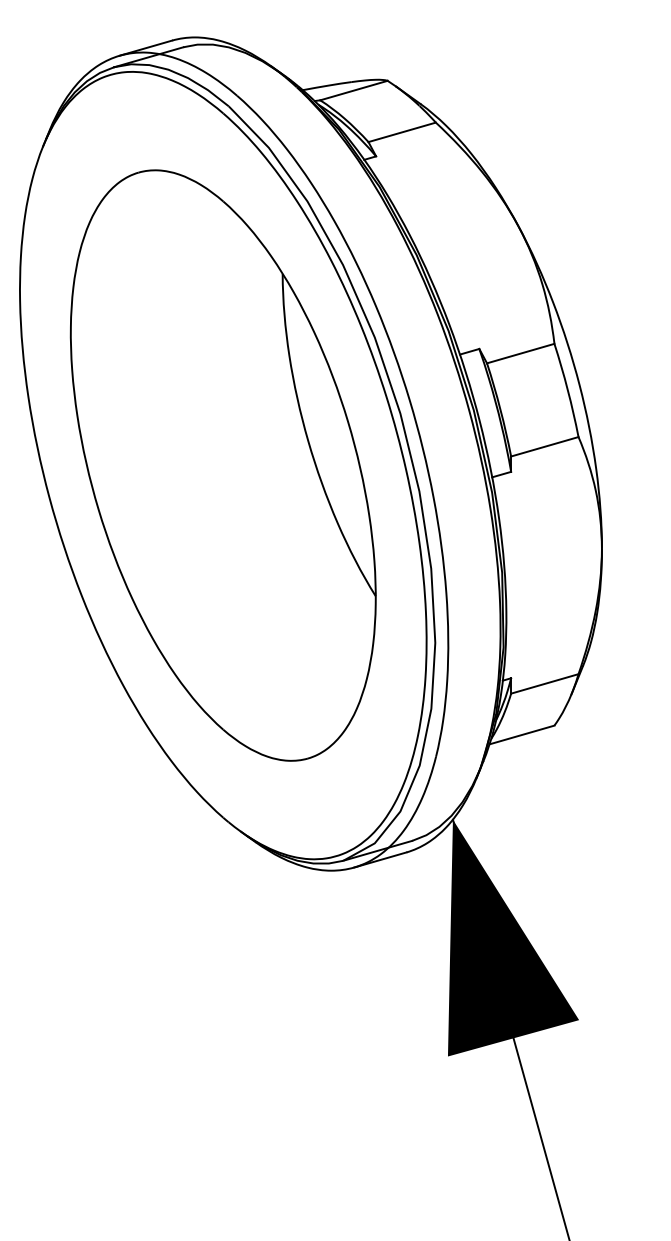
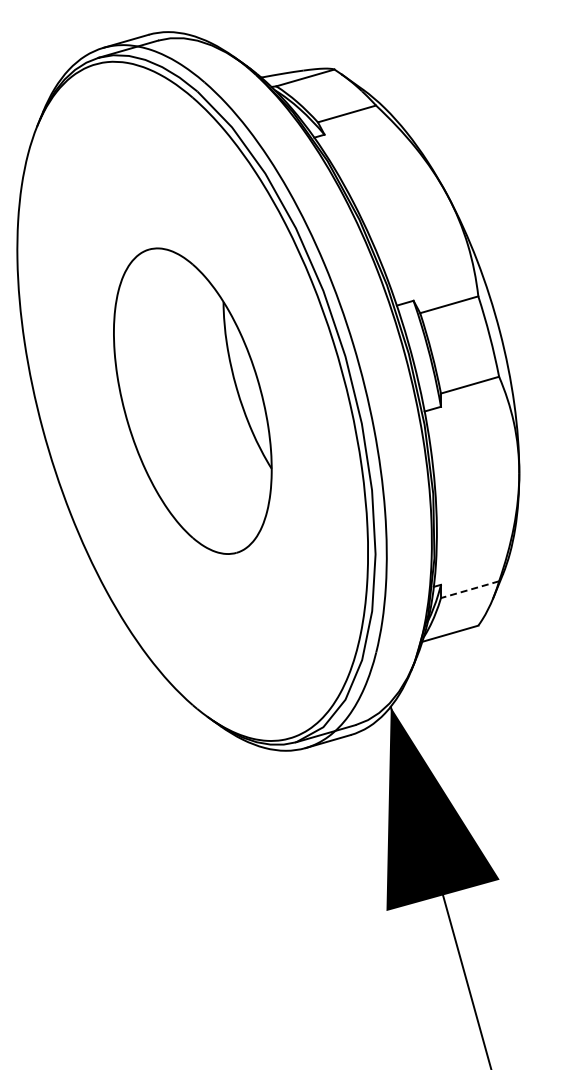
part: (223, 464) -> (192, 400), size x0.6
line: (544, 683) -> (469, 589), solid -> dashed

